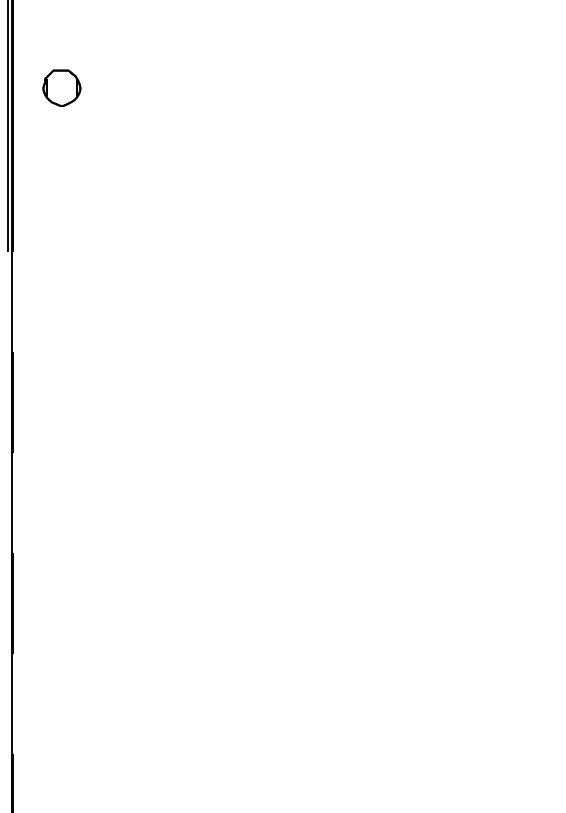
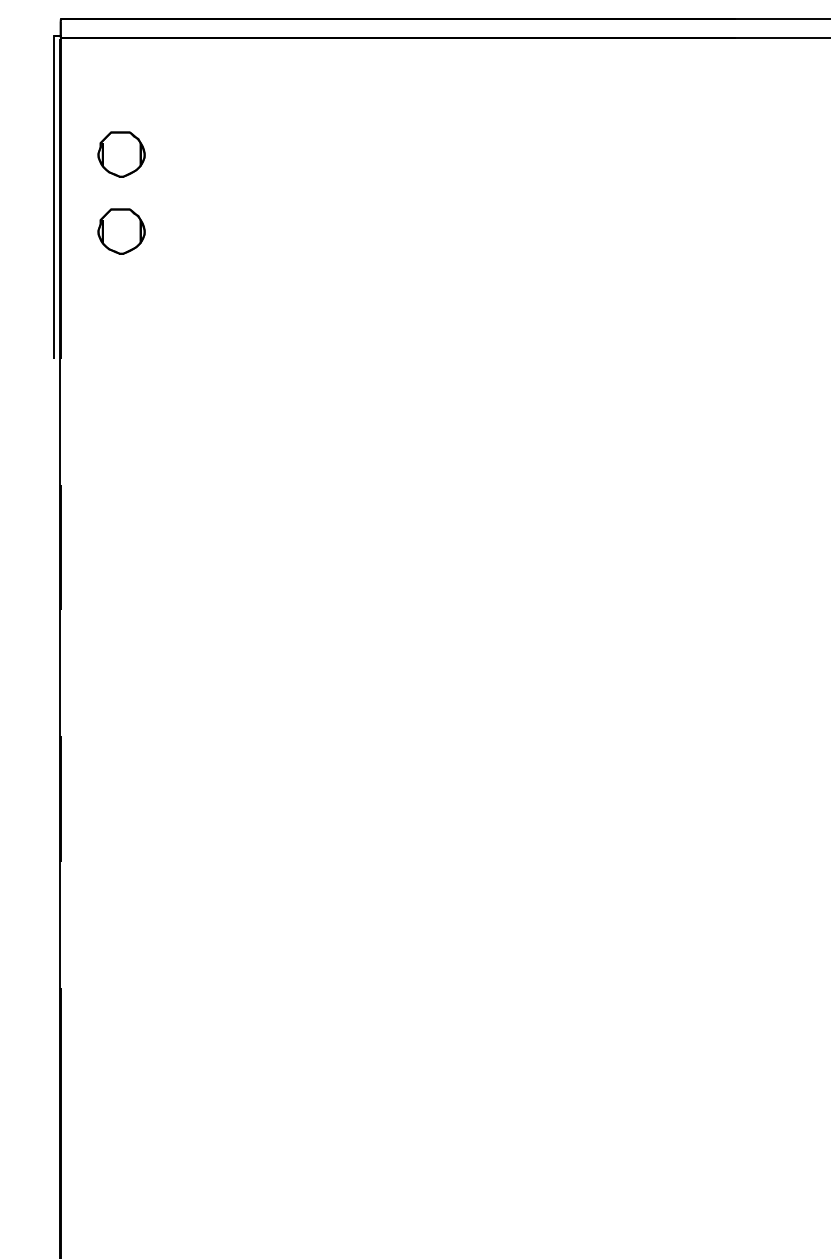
part: (61, 149) -> (121, 231), added

